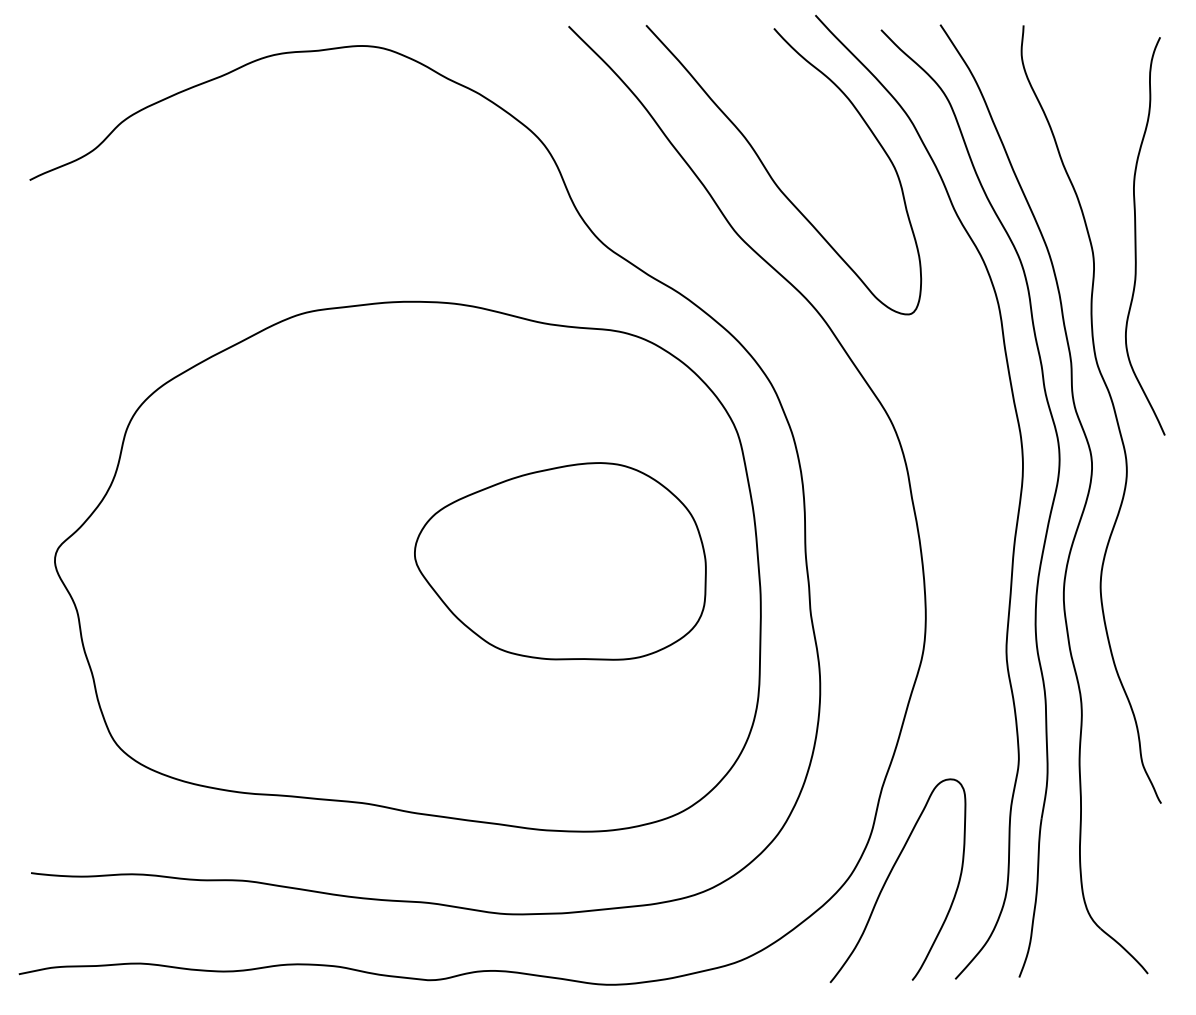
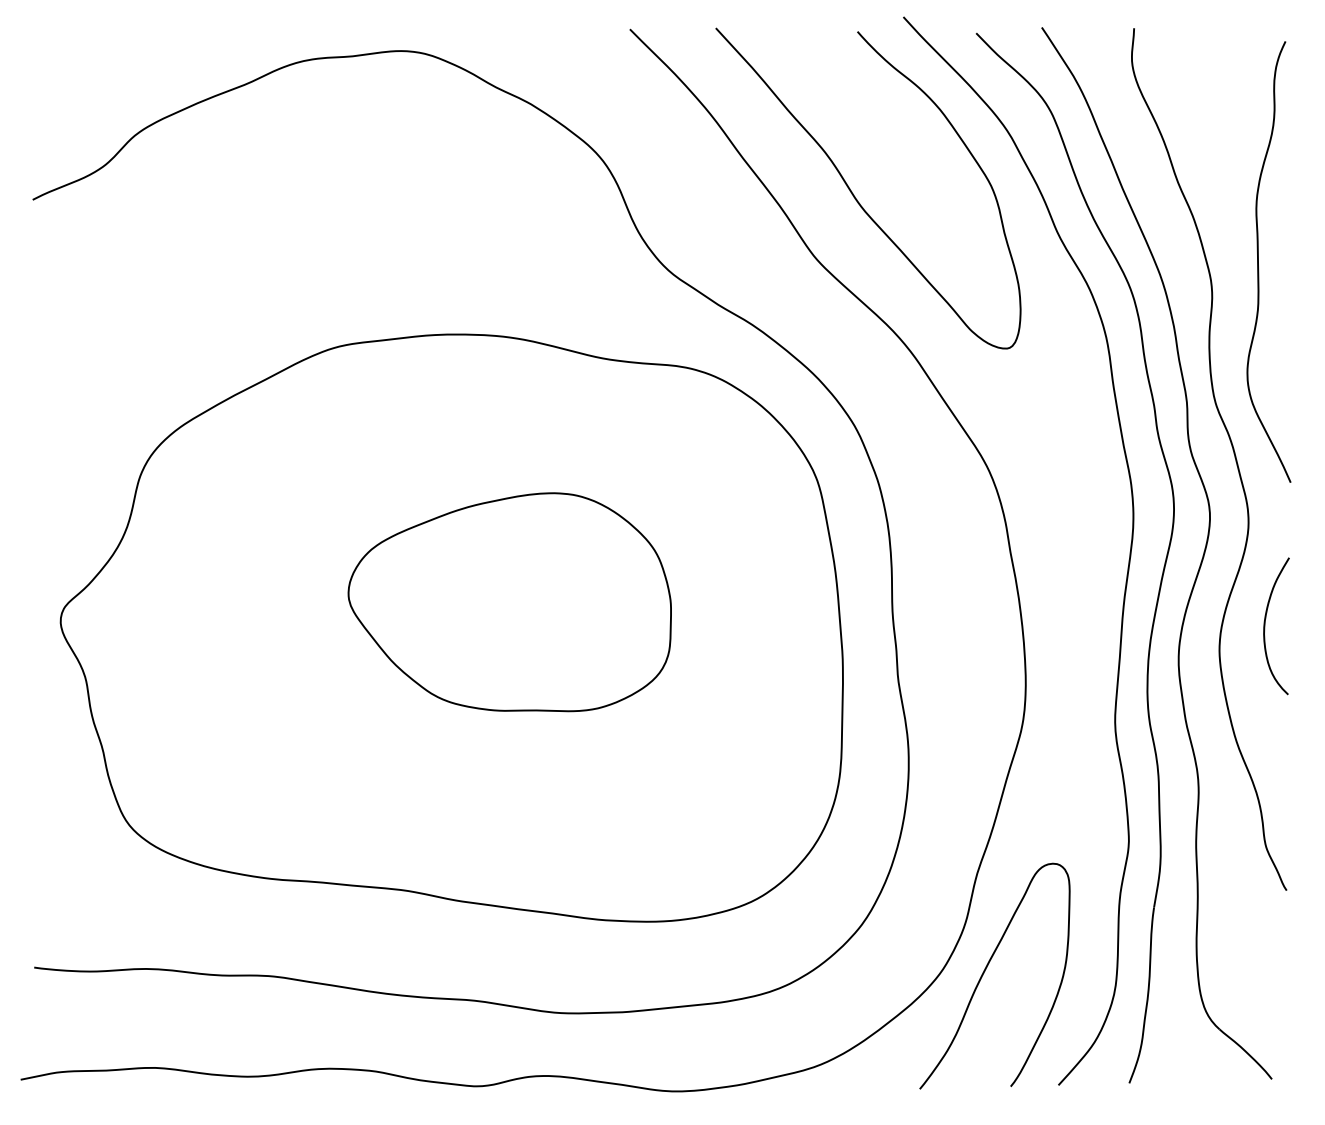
part: (560, 561) -> (509, 602), moved
curve: (1142, 565) -> (1265, 626), added

